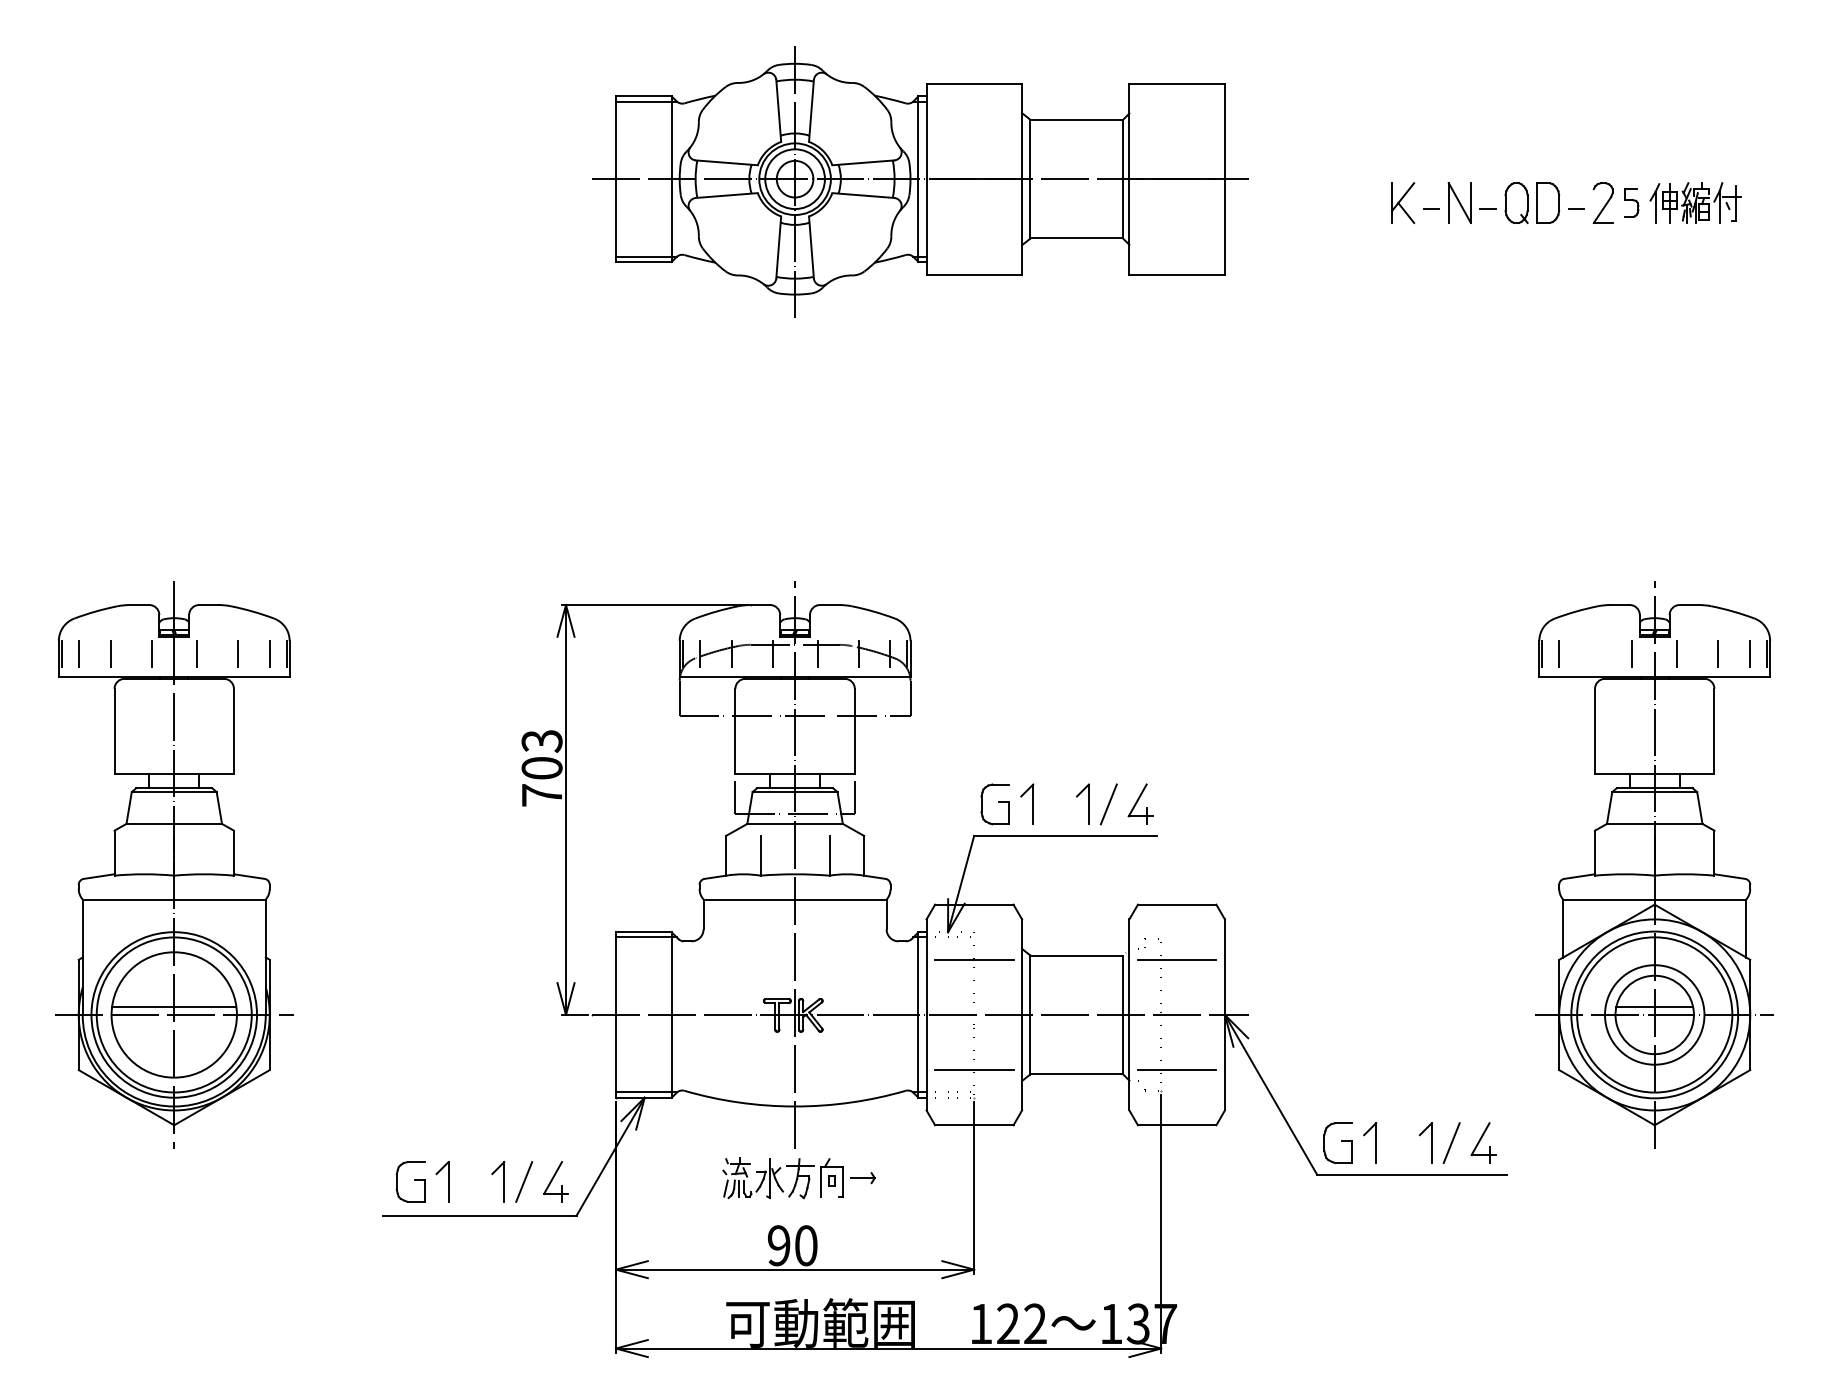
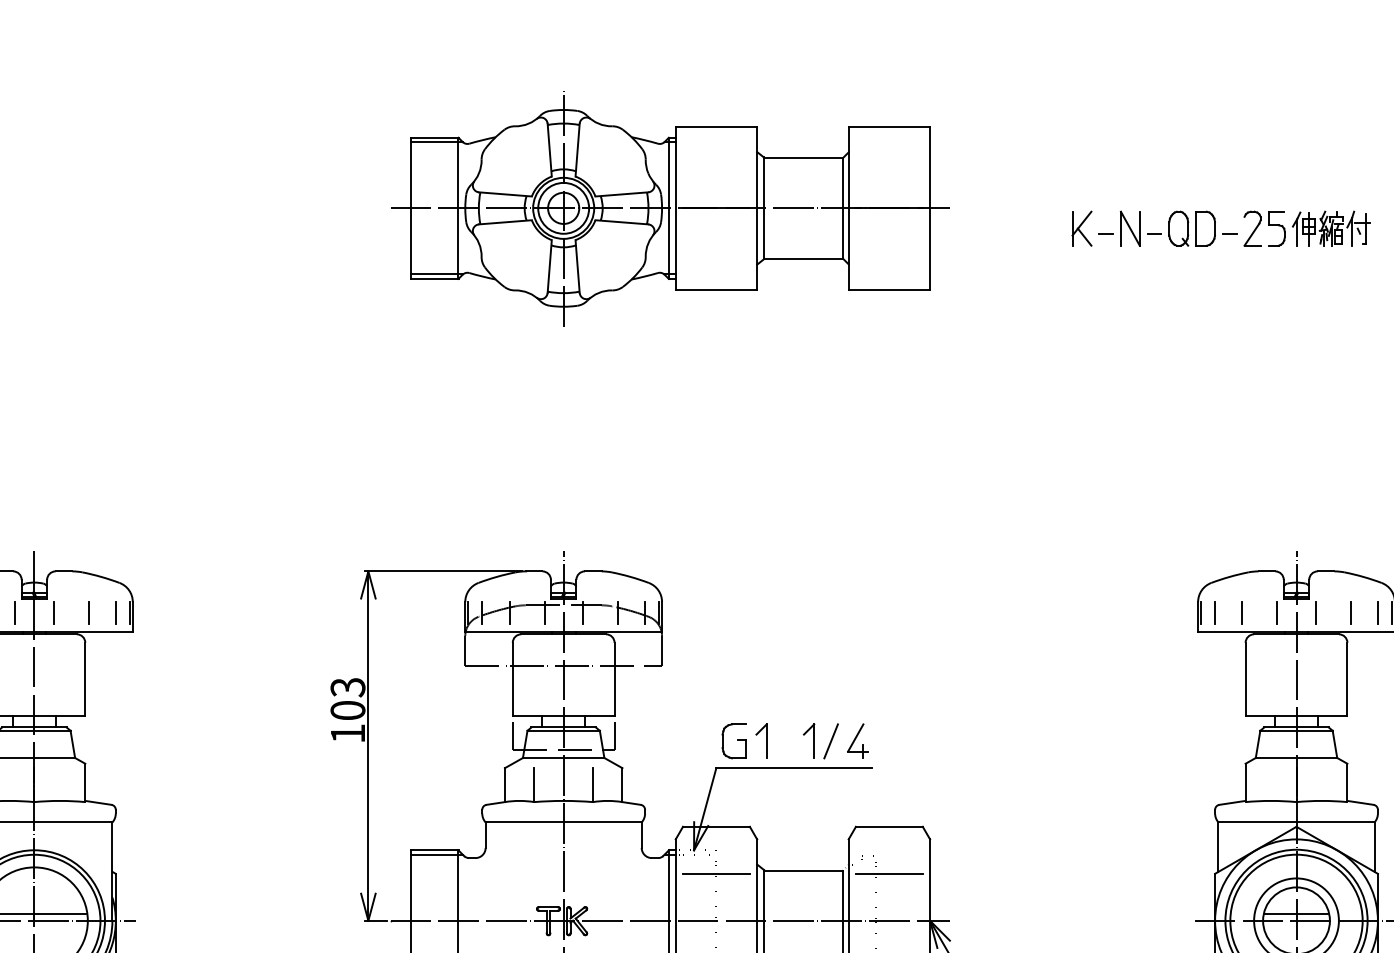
part: (1631, 202) -> (1276, 228), size x1.43
line: (1590, 653) -> (1241, 612), added
text: (541, 795) -> (347, 733), 703 -> 103

